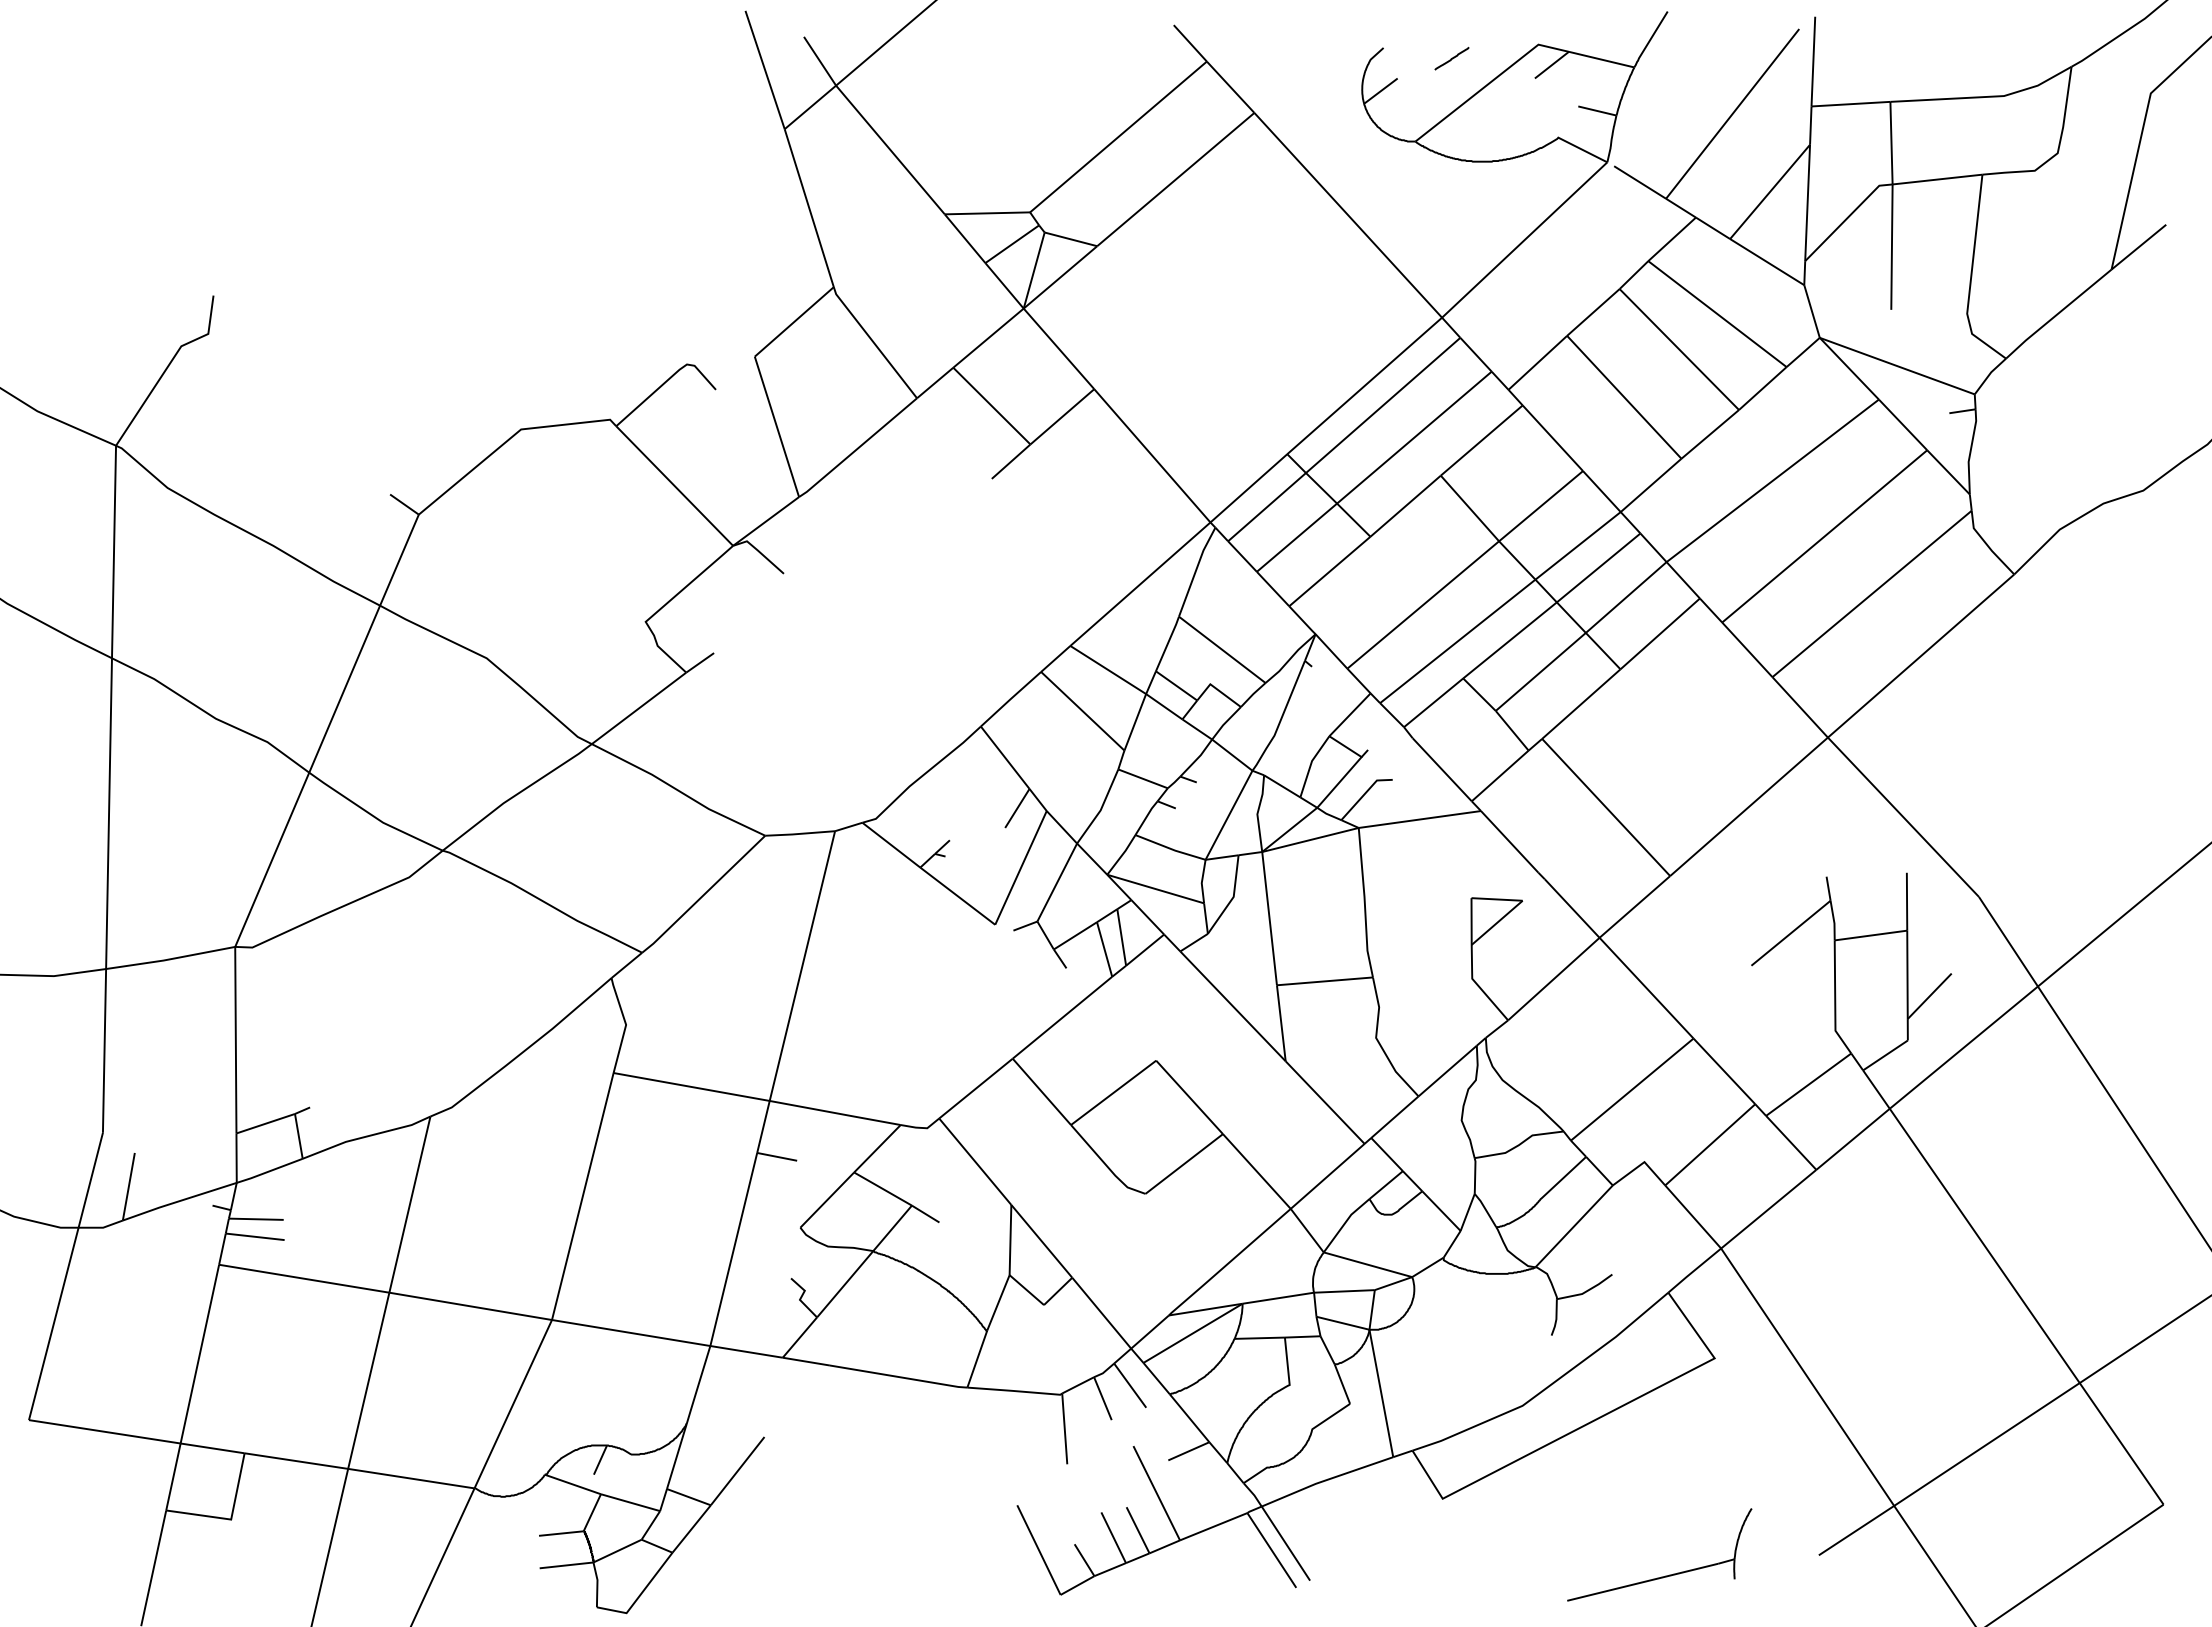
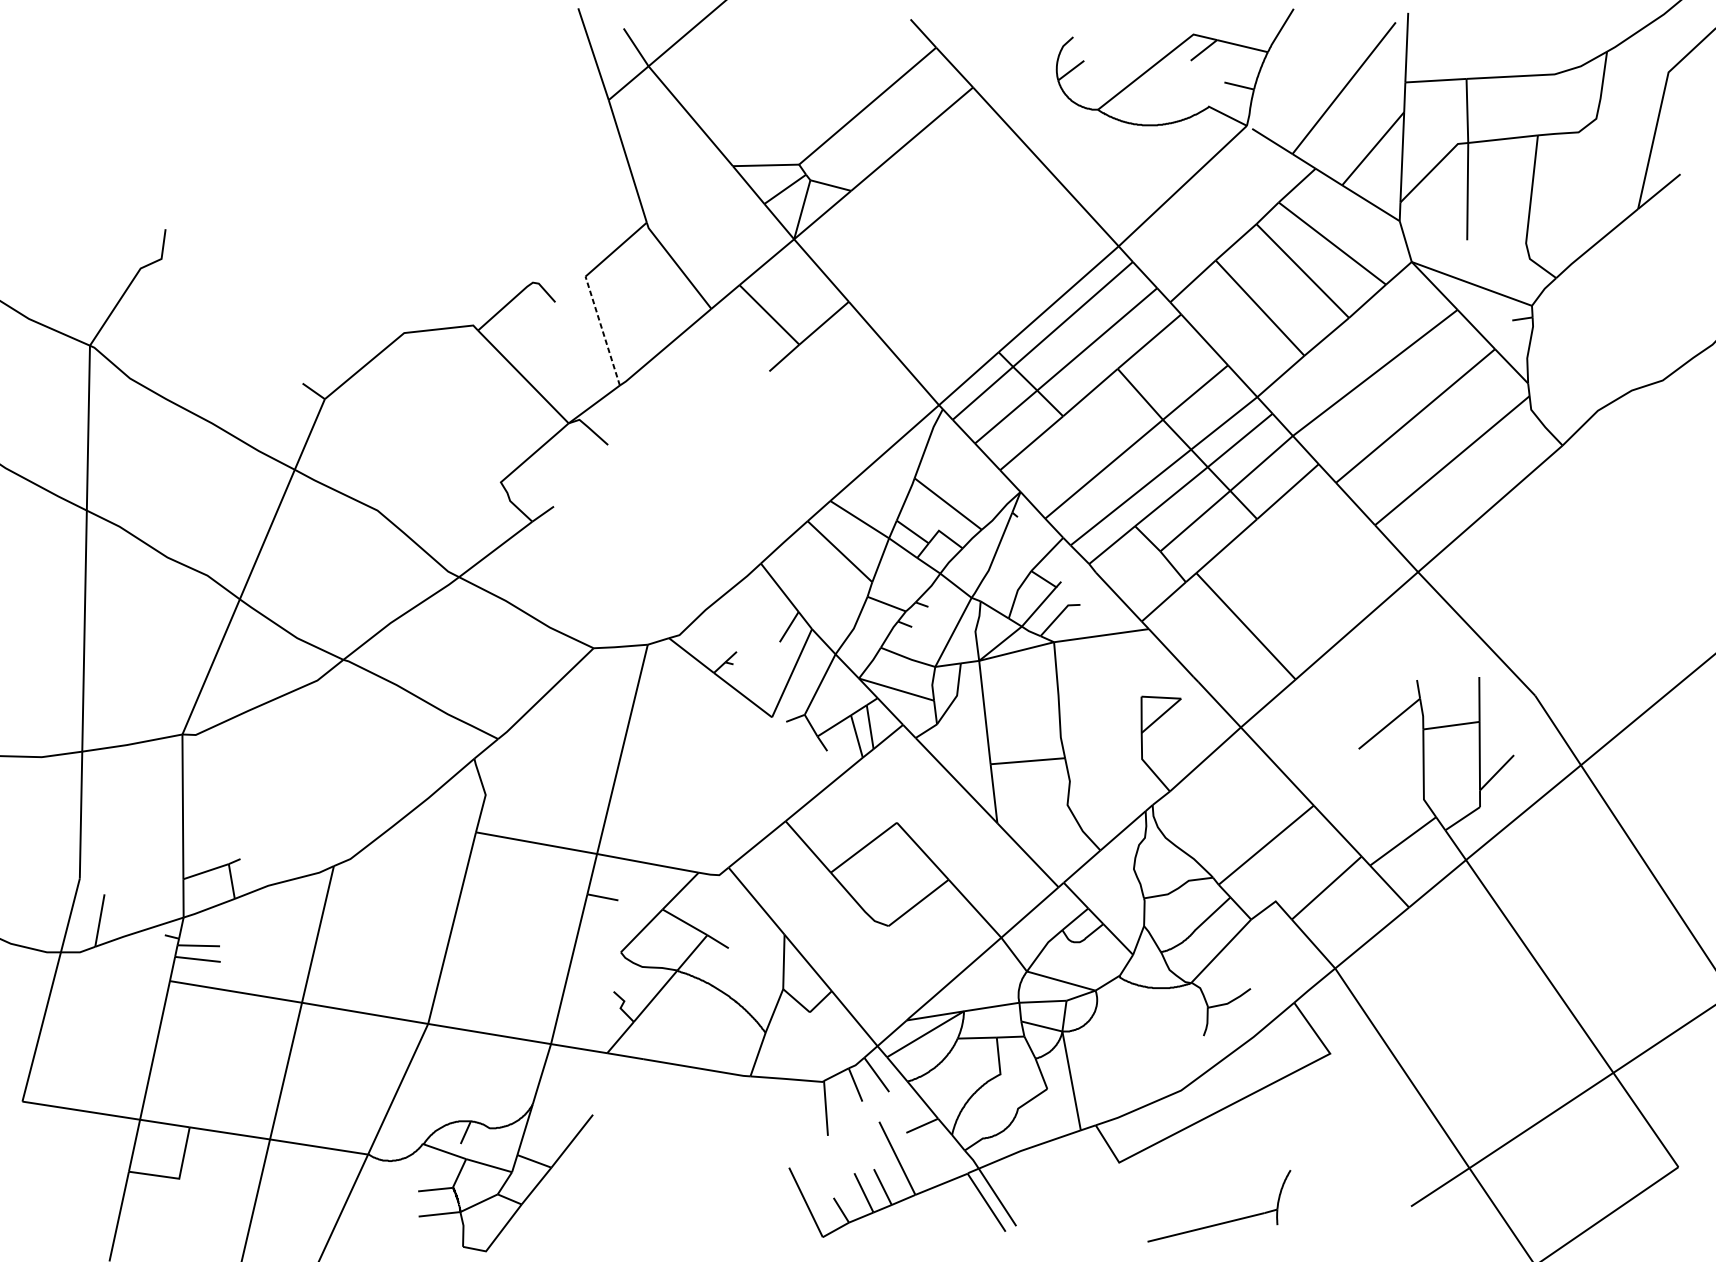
line: (1451, 58) -> (1126, 45), removed
line: (776, 426) -> (602, 330), solid -> dashed
part: (1665, 1575) -> (1223, 1222), moved

